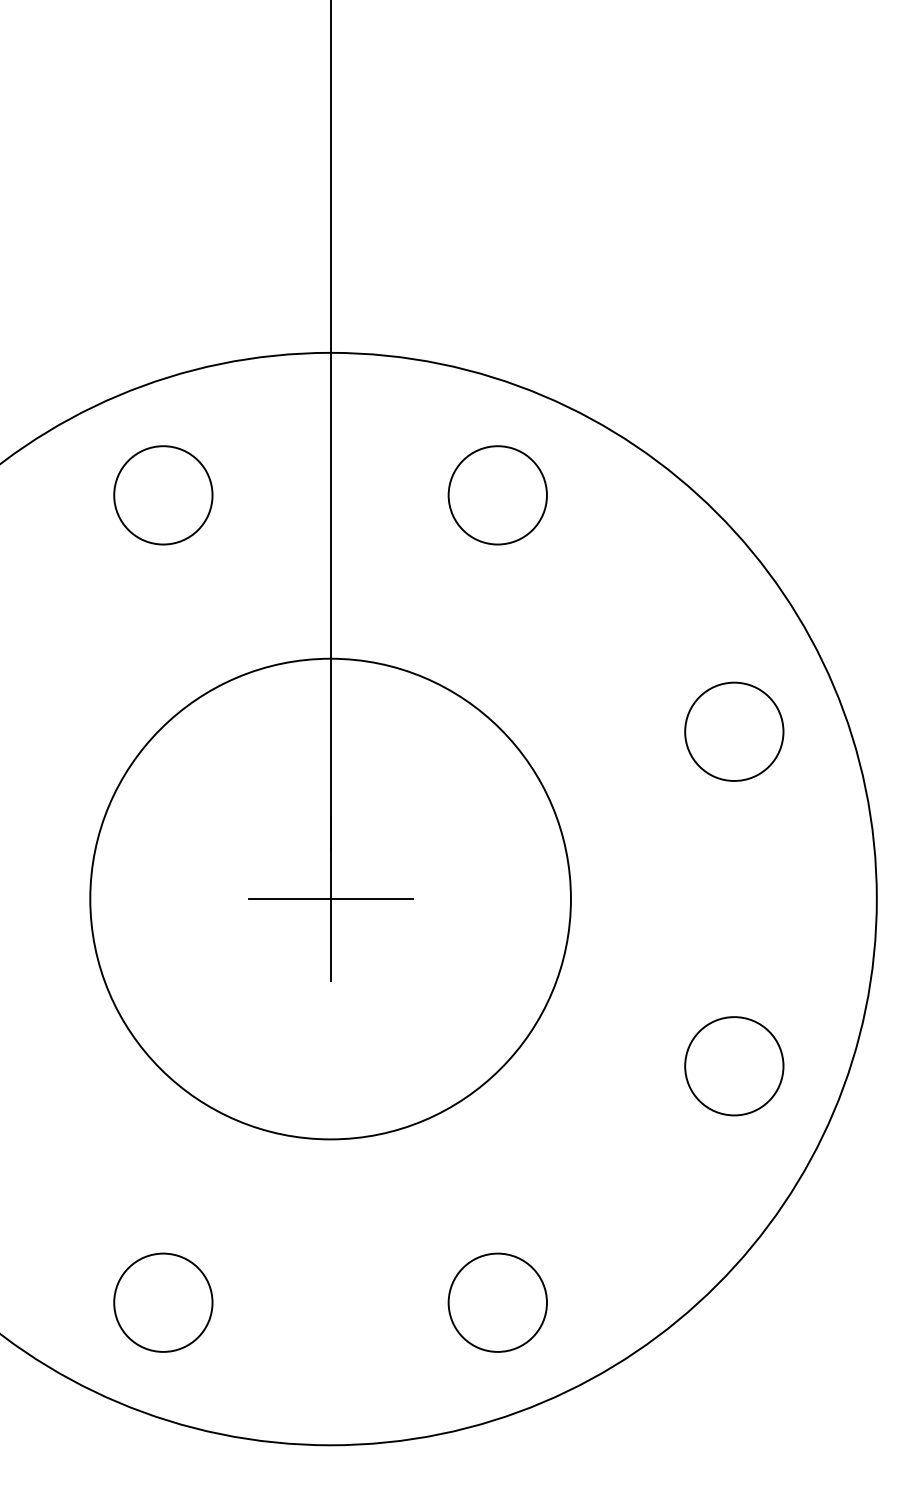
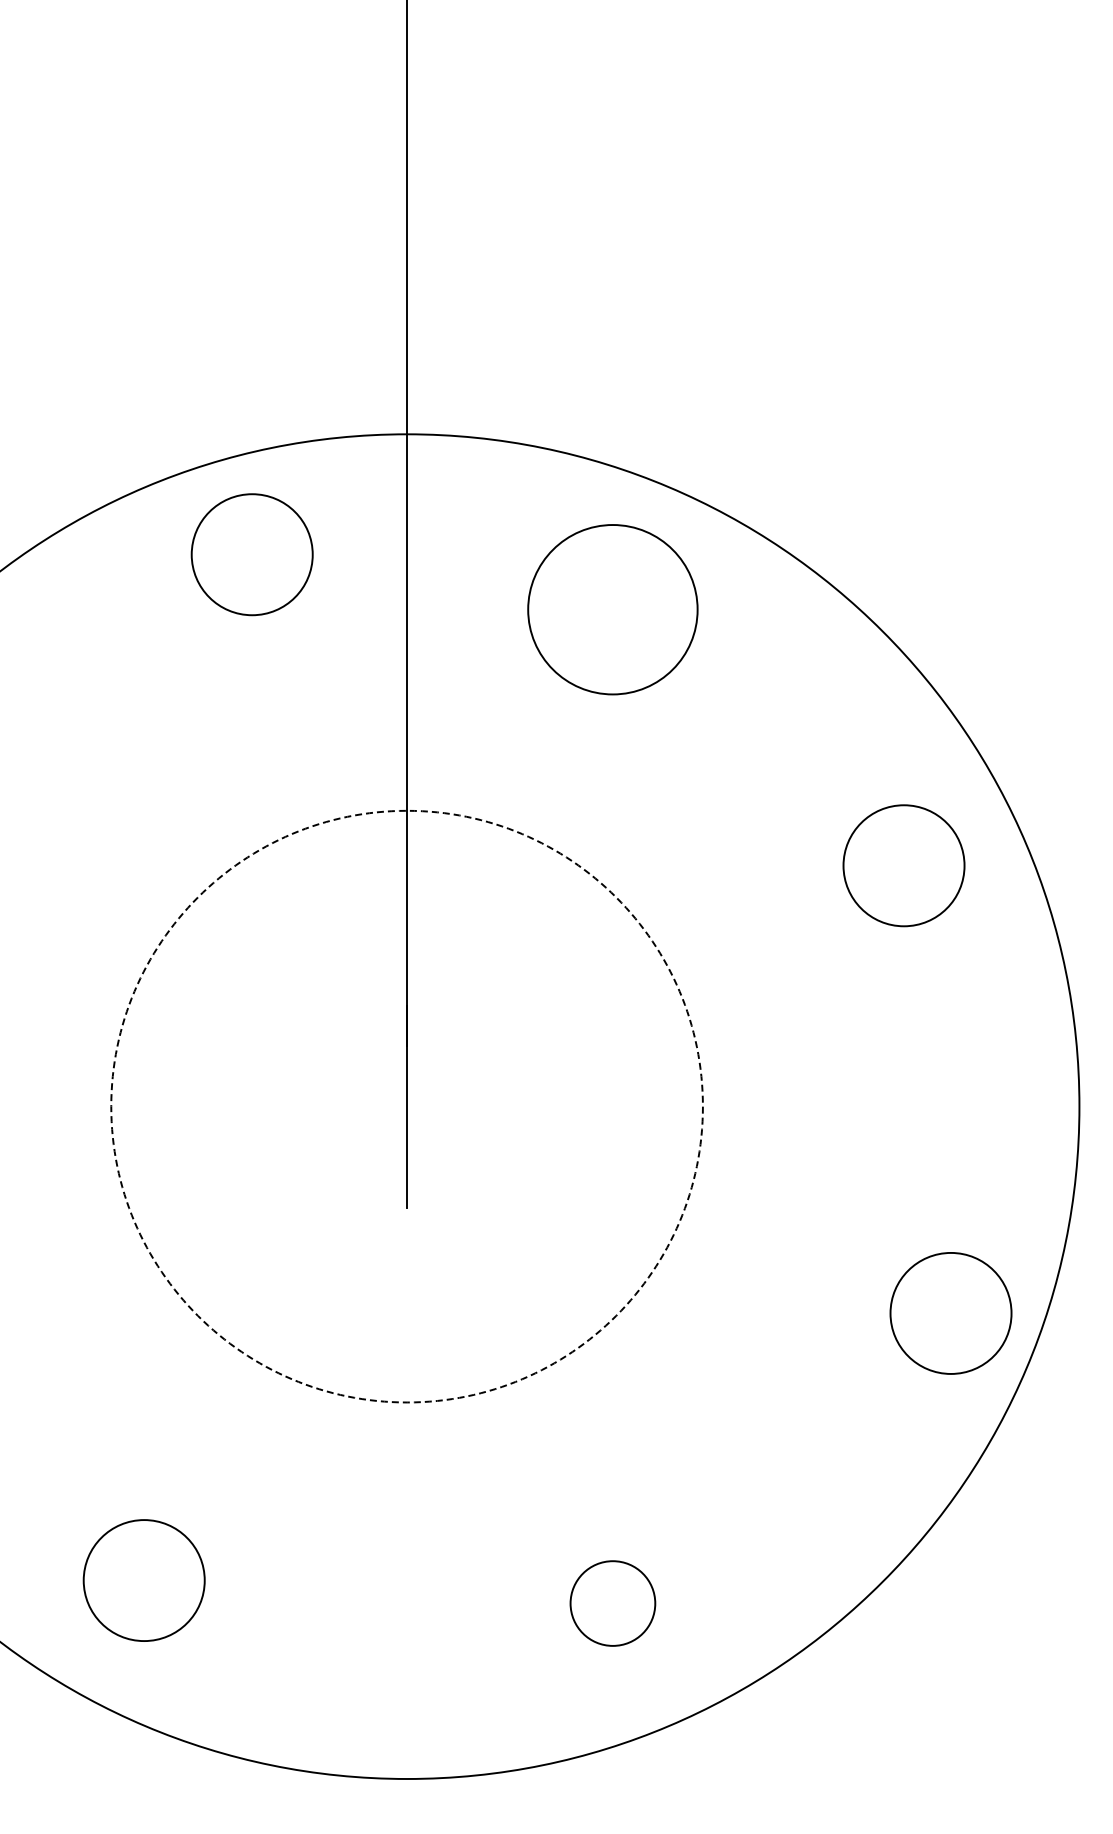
circle: (162, 495) -> (251, 554), moved
circle: (497, 495) -> (612, 609), size x1.4
circle: (733, 731) -> (903, 865), moved
circle: (330, 898) -> (406, 1106), solid -> dashed
line: (330, 898) -> (406, 1106), removed
circle: (733, 1066) -> (950, 1313), moved
circle: (162, 1302) -> (143, 1580), moved
circle: (497, 1302) -> (612, 1603), size x0.7

